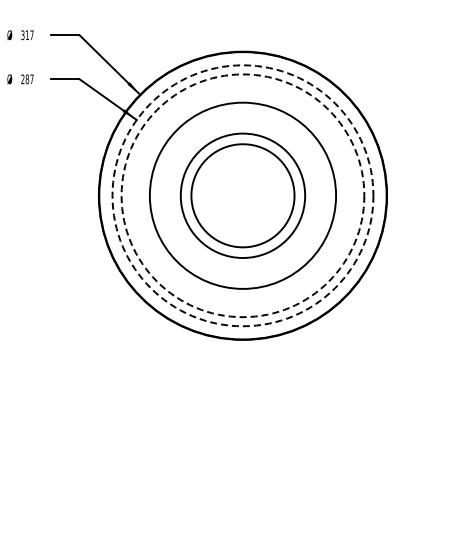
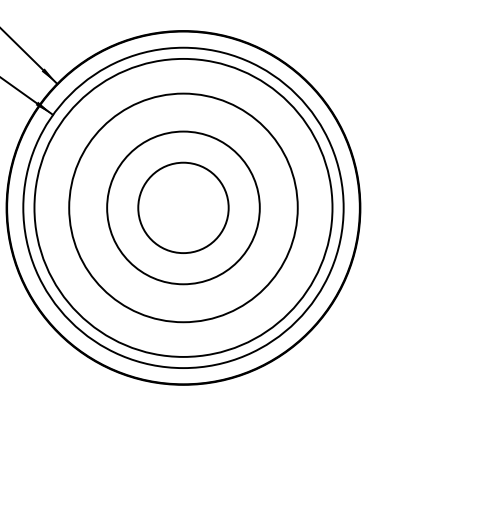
circle: (242, 195) -> (182, 207), dashed -> solid
circle: (242, 195) -> (182, 207), dashed -> solid
circle: (242, 195) -> (182, 207), size x0.71

